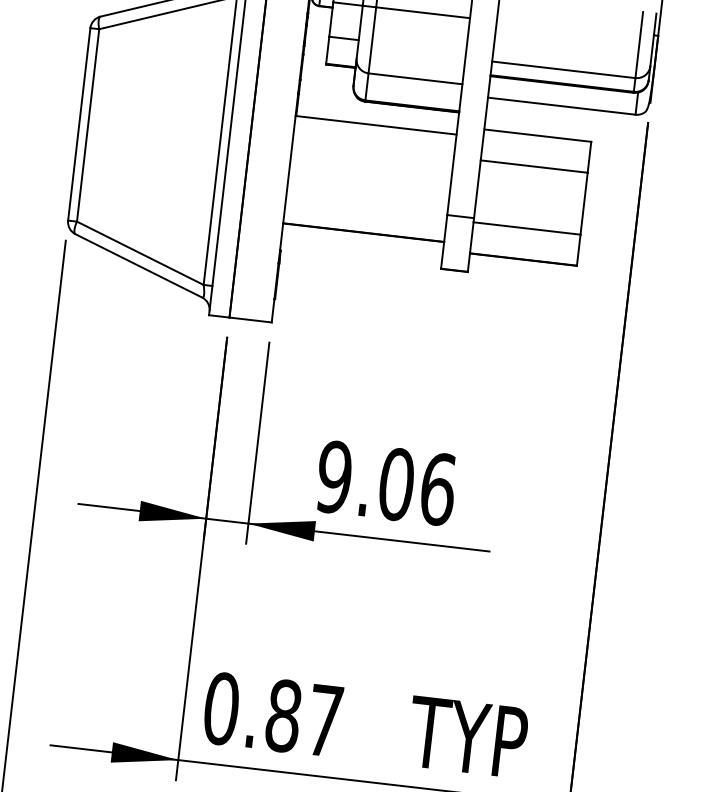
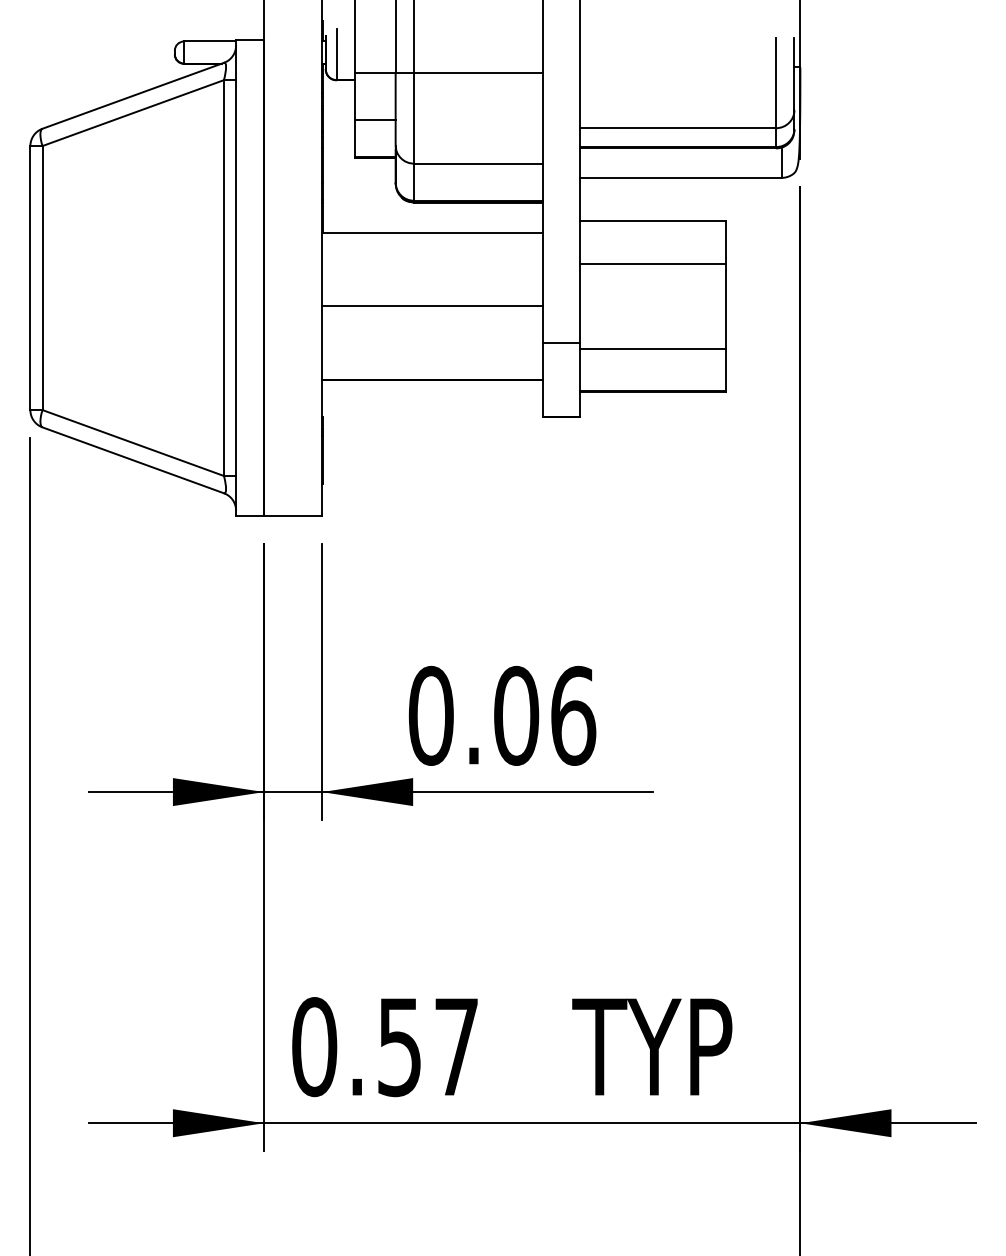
line: (369, 179) -> (432, 306), added
text: (333, 476) -> (430, 715), 9.06 -> 0.06
text: (283, 716) -> (399, 1047), 0.87 -> 0.57

